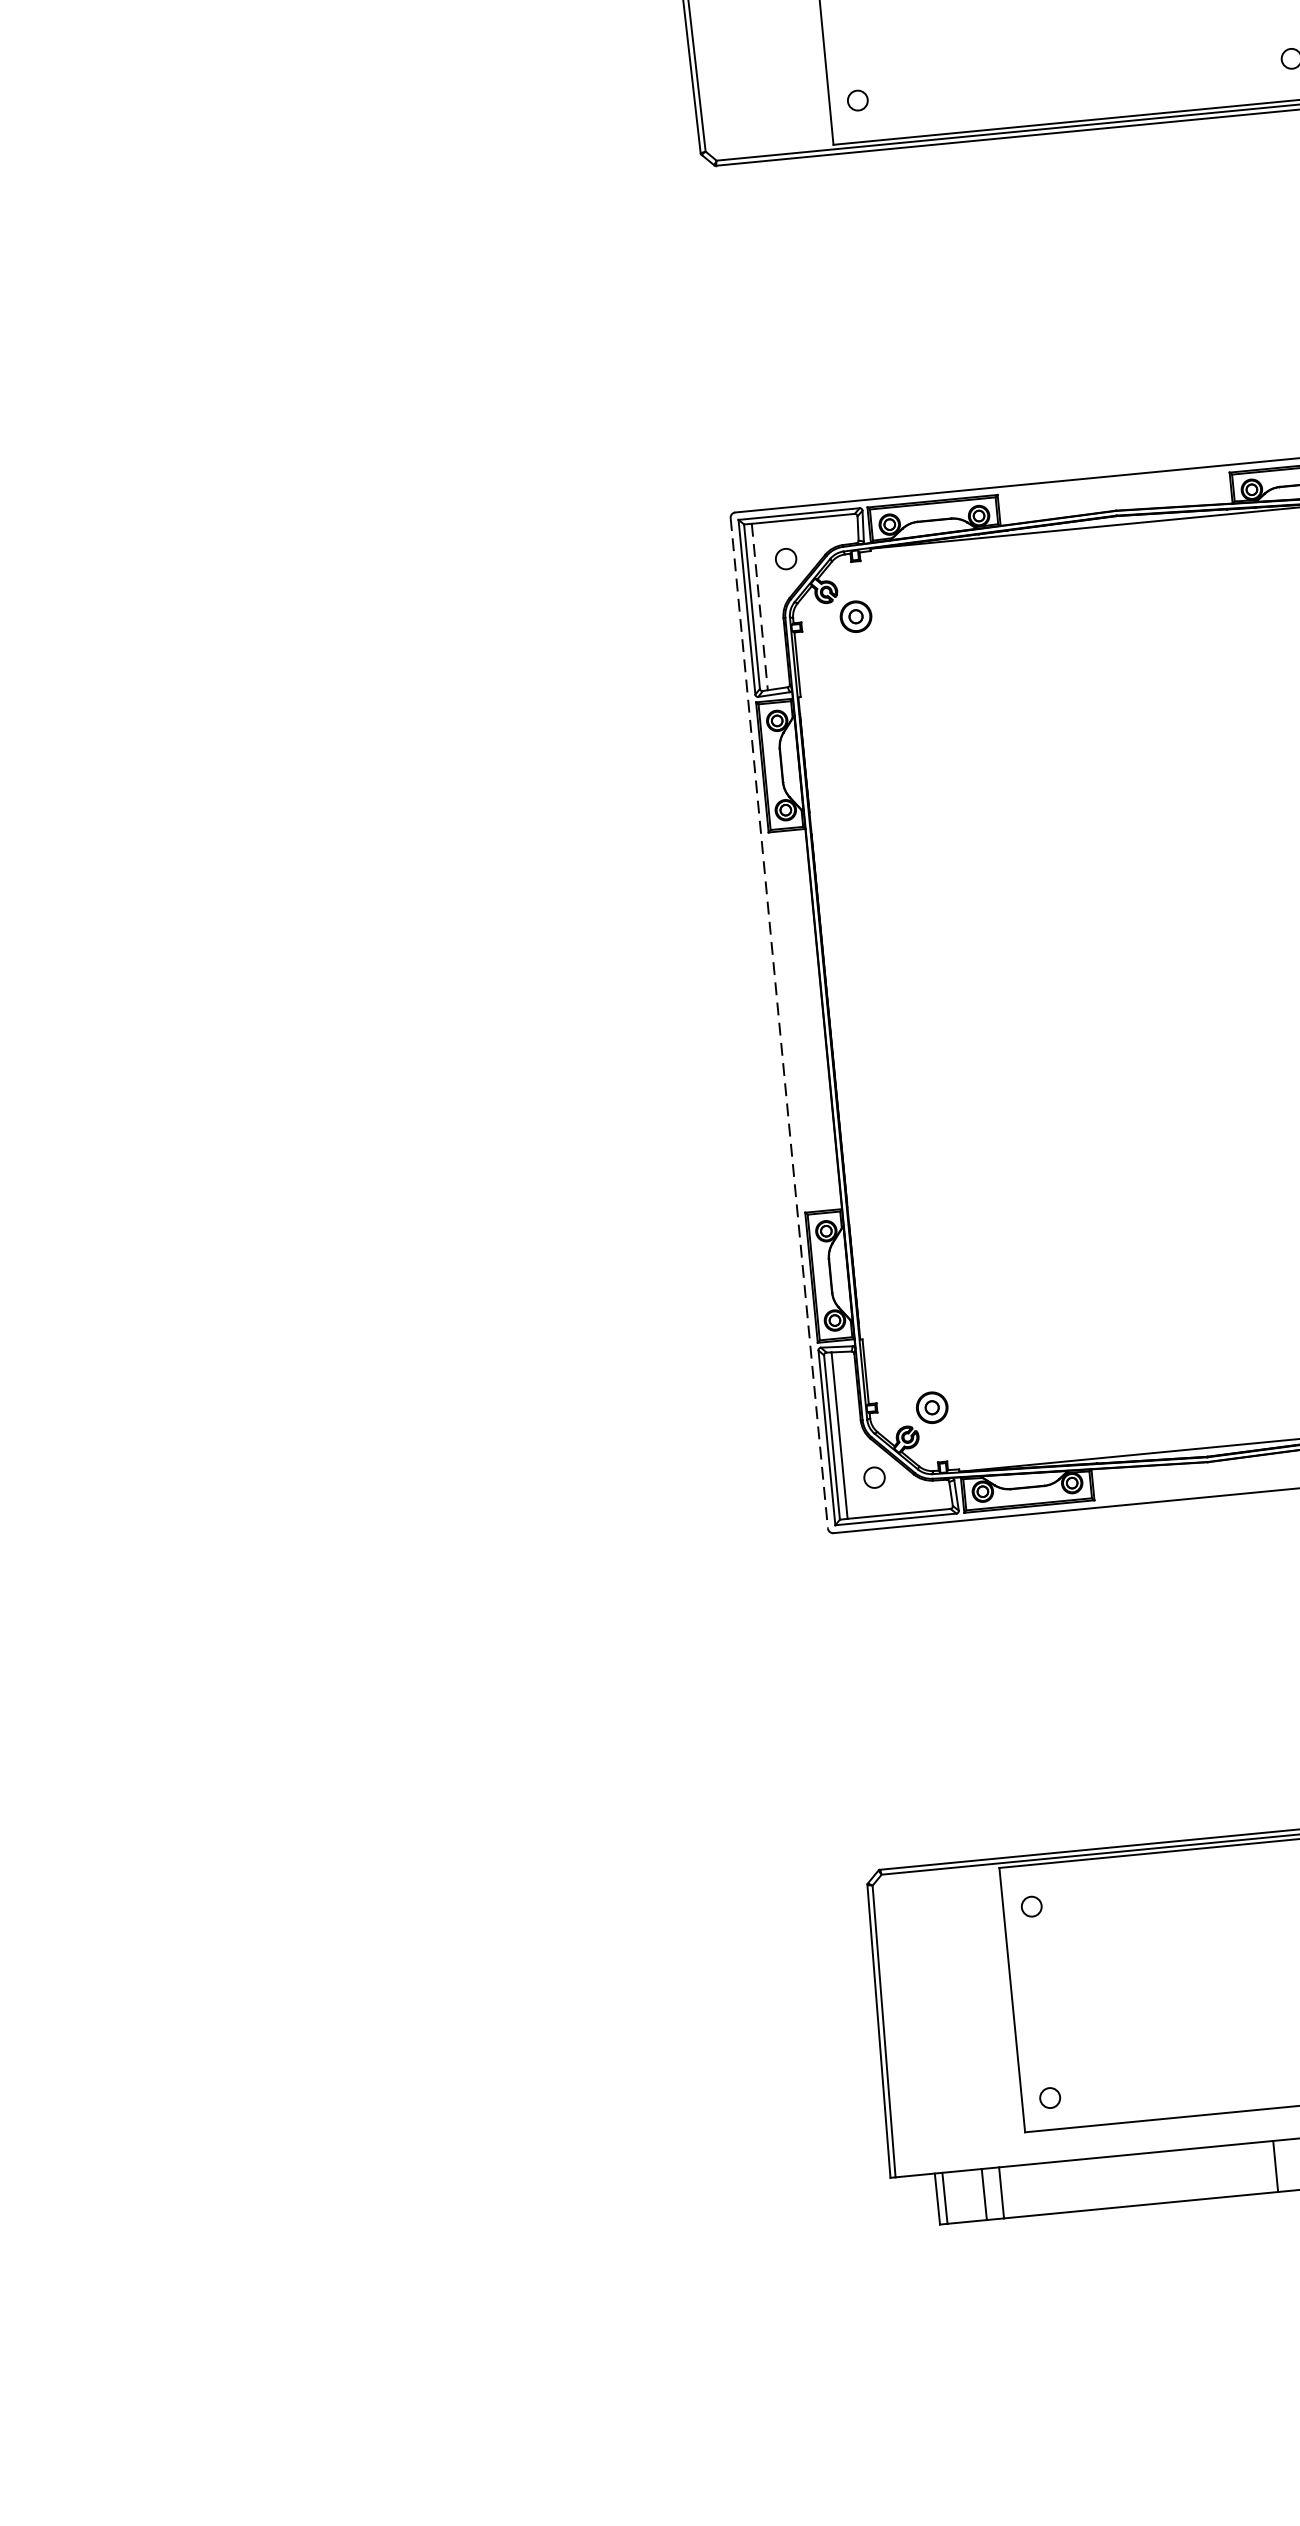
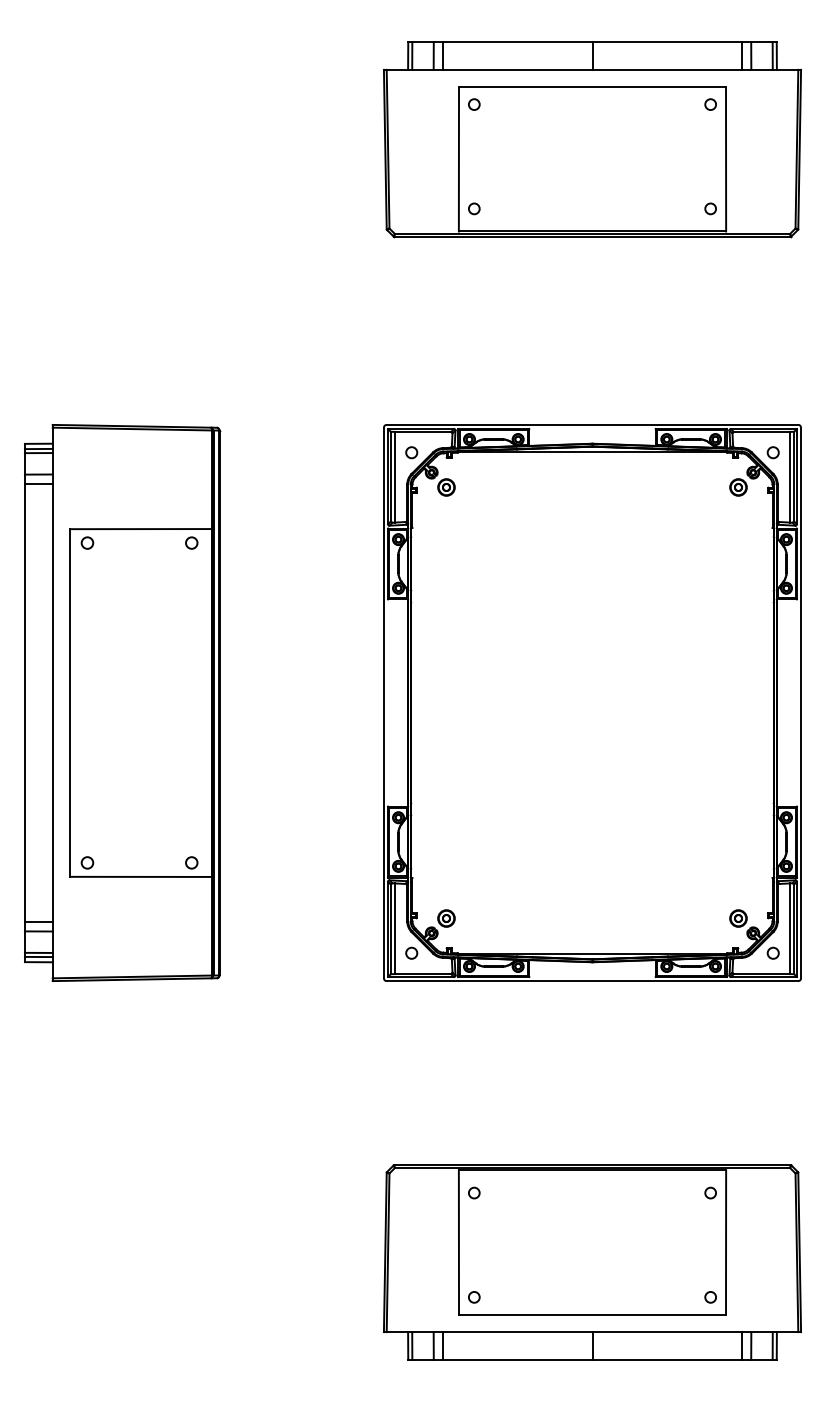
line: (760, 607) -> (395, 477), dashed -> solid
line: (778, 1024) -> (383, 703), dashed -> solid
part: (299, 1068) -> (122, 702), added

